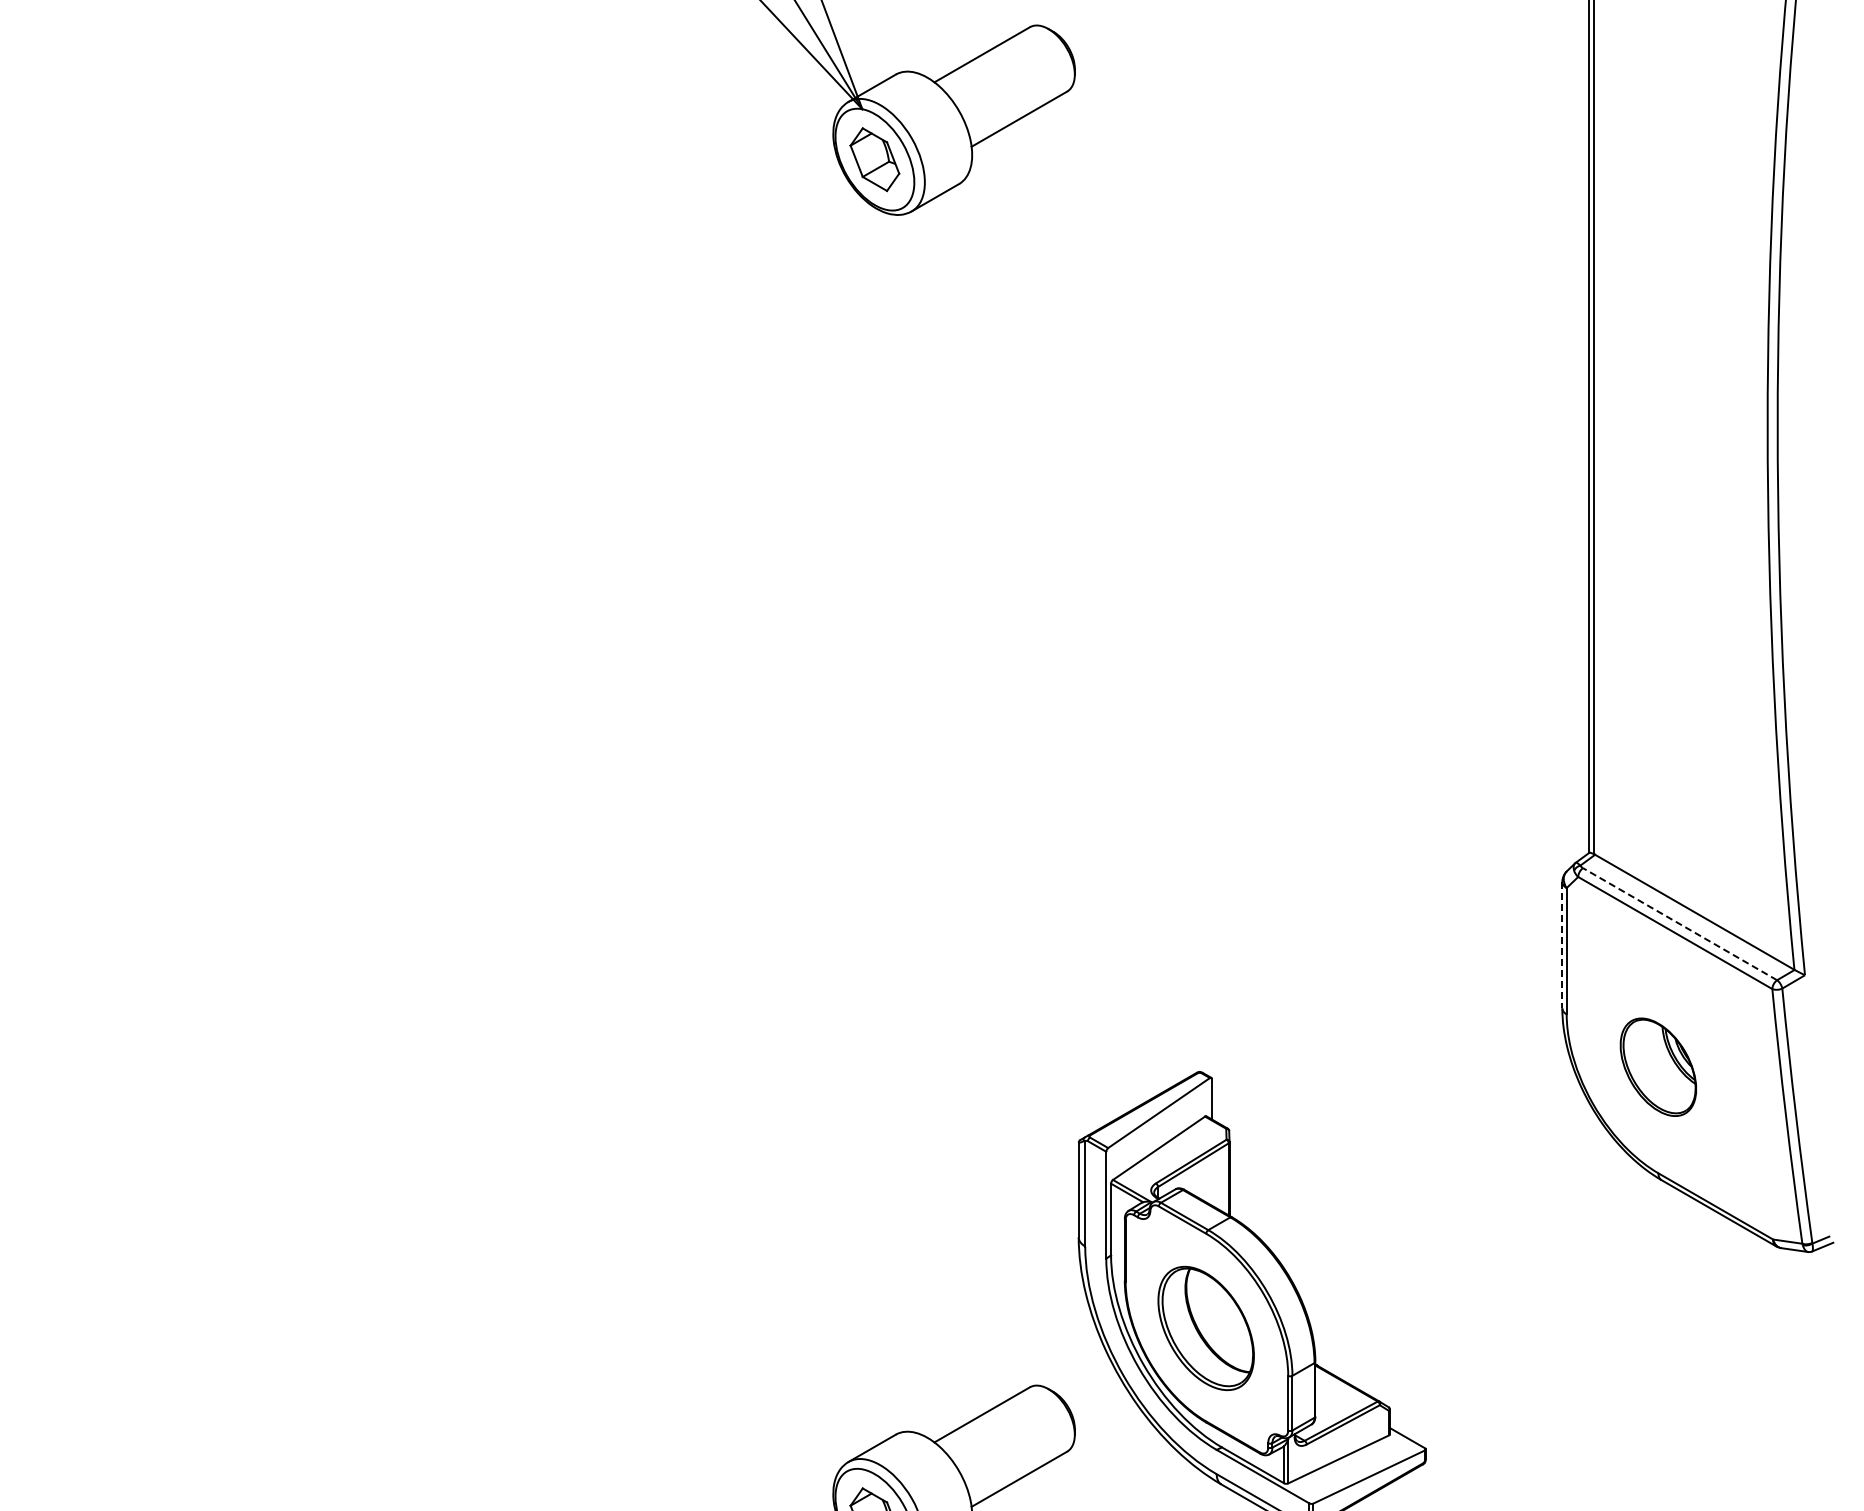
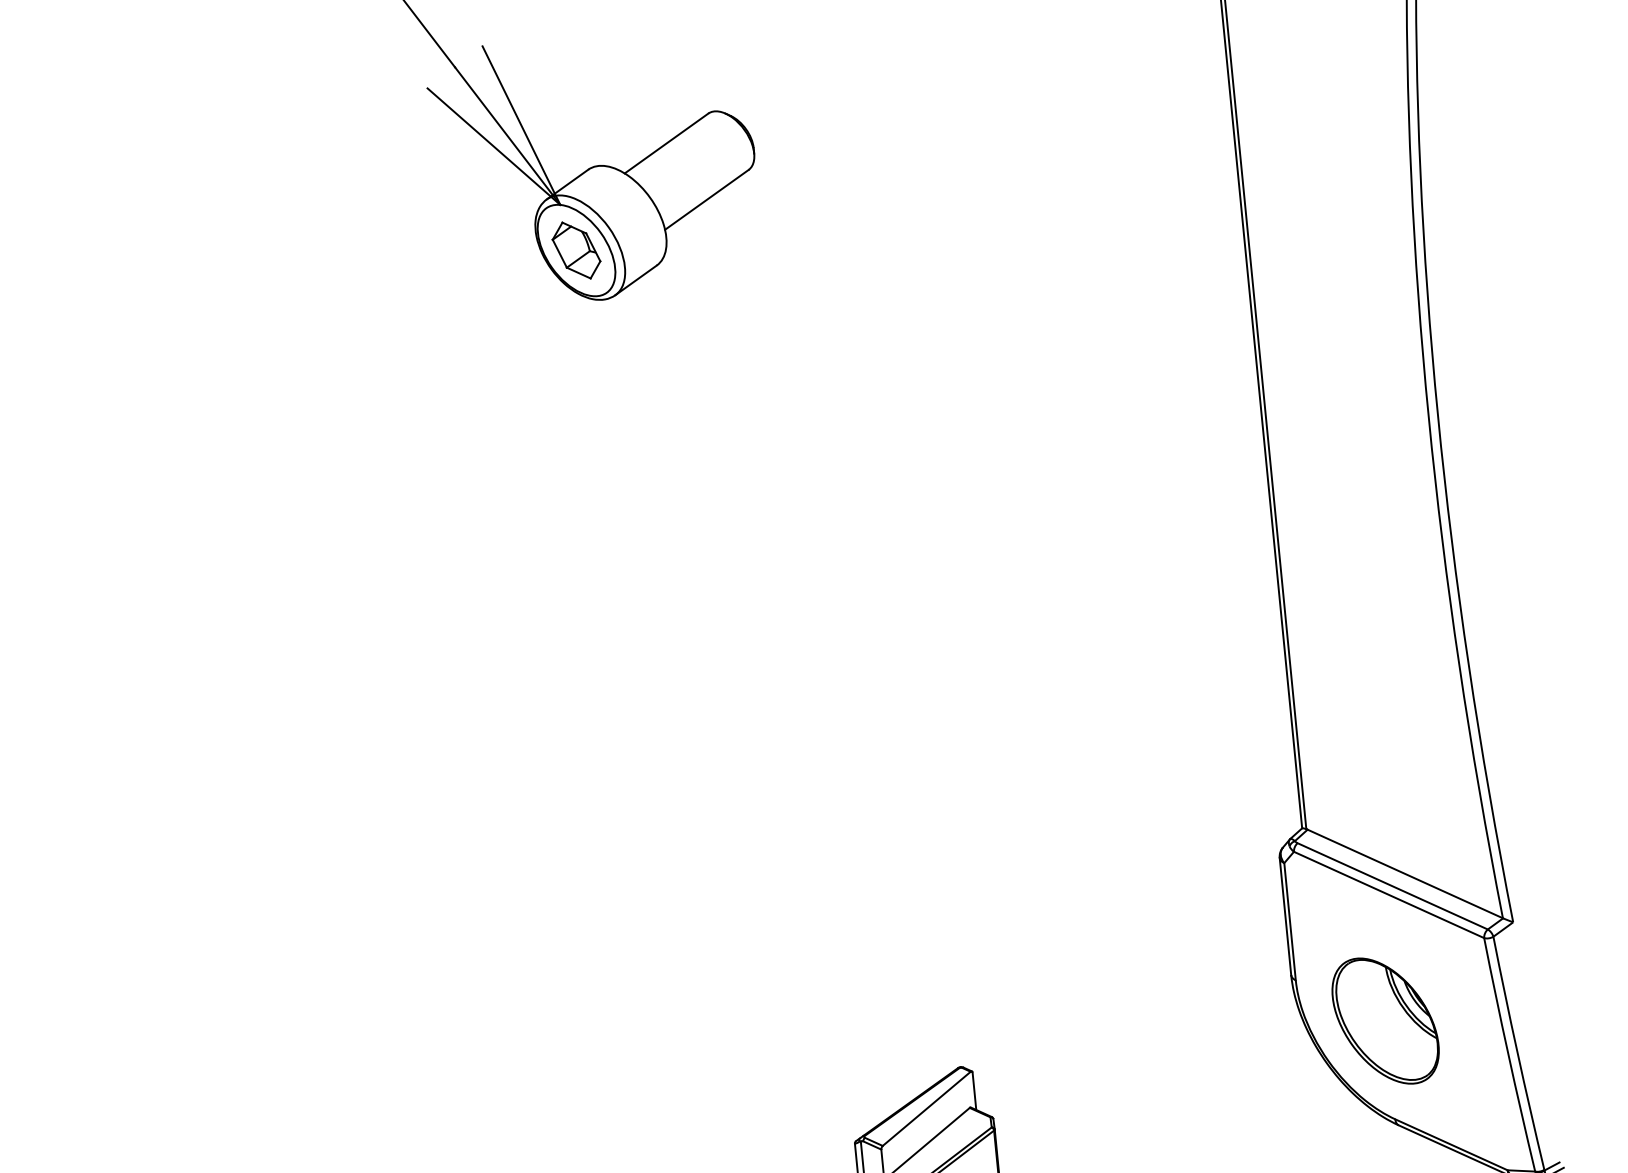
line: (1679, 923) -> (1392, 885), dashed -> solid
line: (1562, 945) -> (1285, 916), dashed -> solid
part: (1658, 1066) -> (1385, 1020), size x1.43

